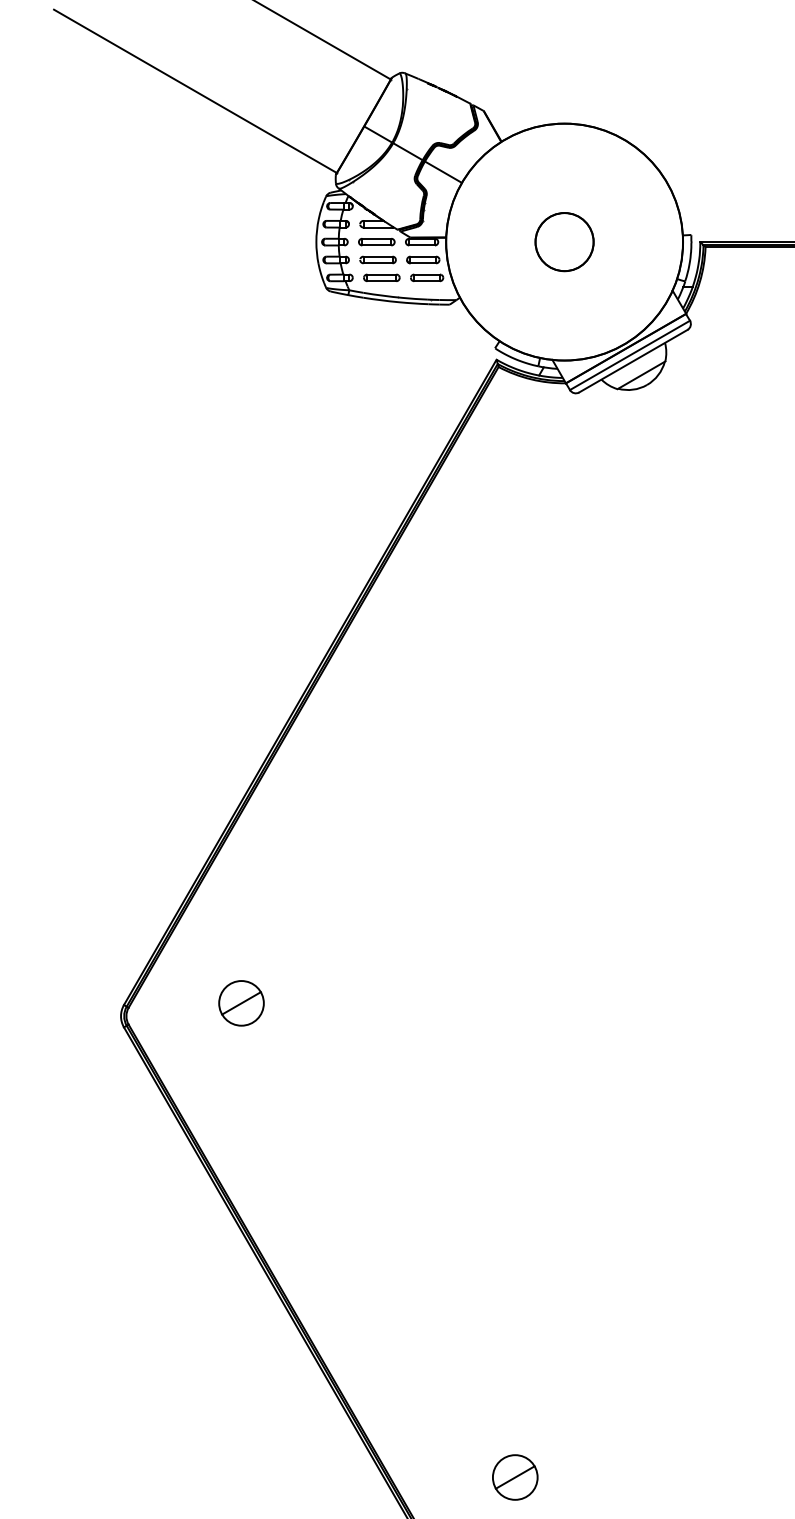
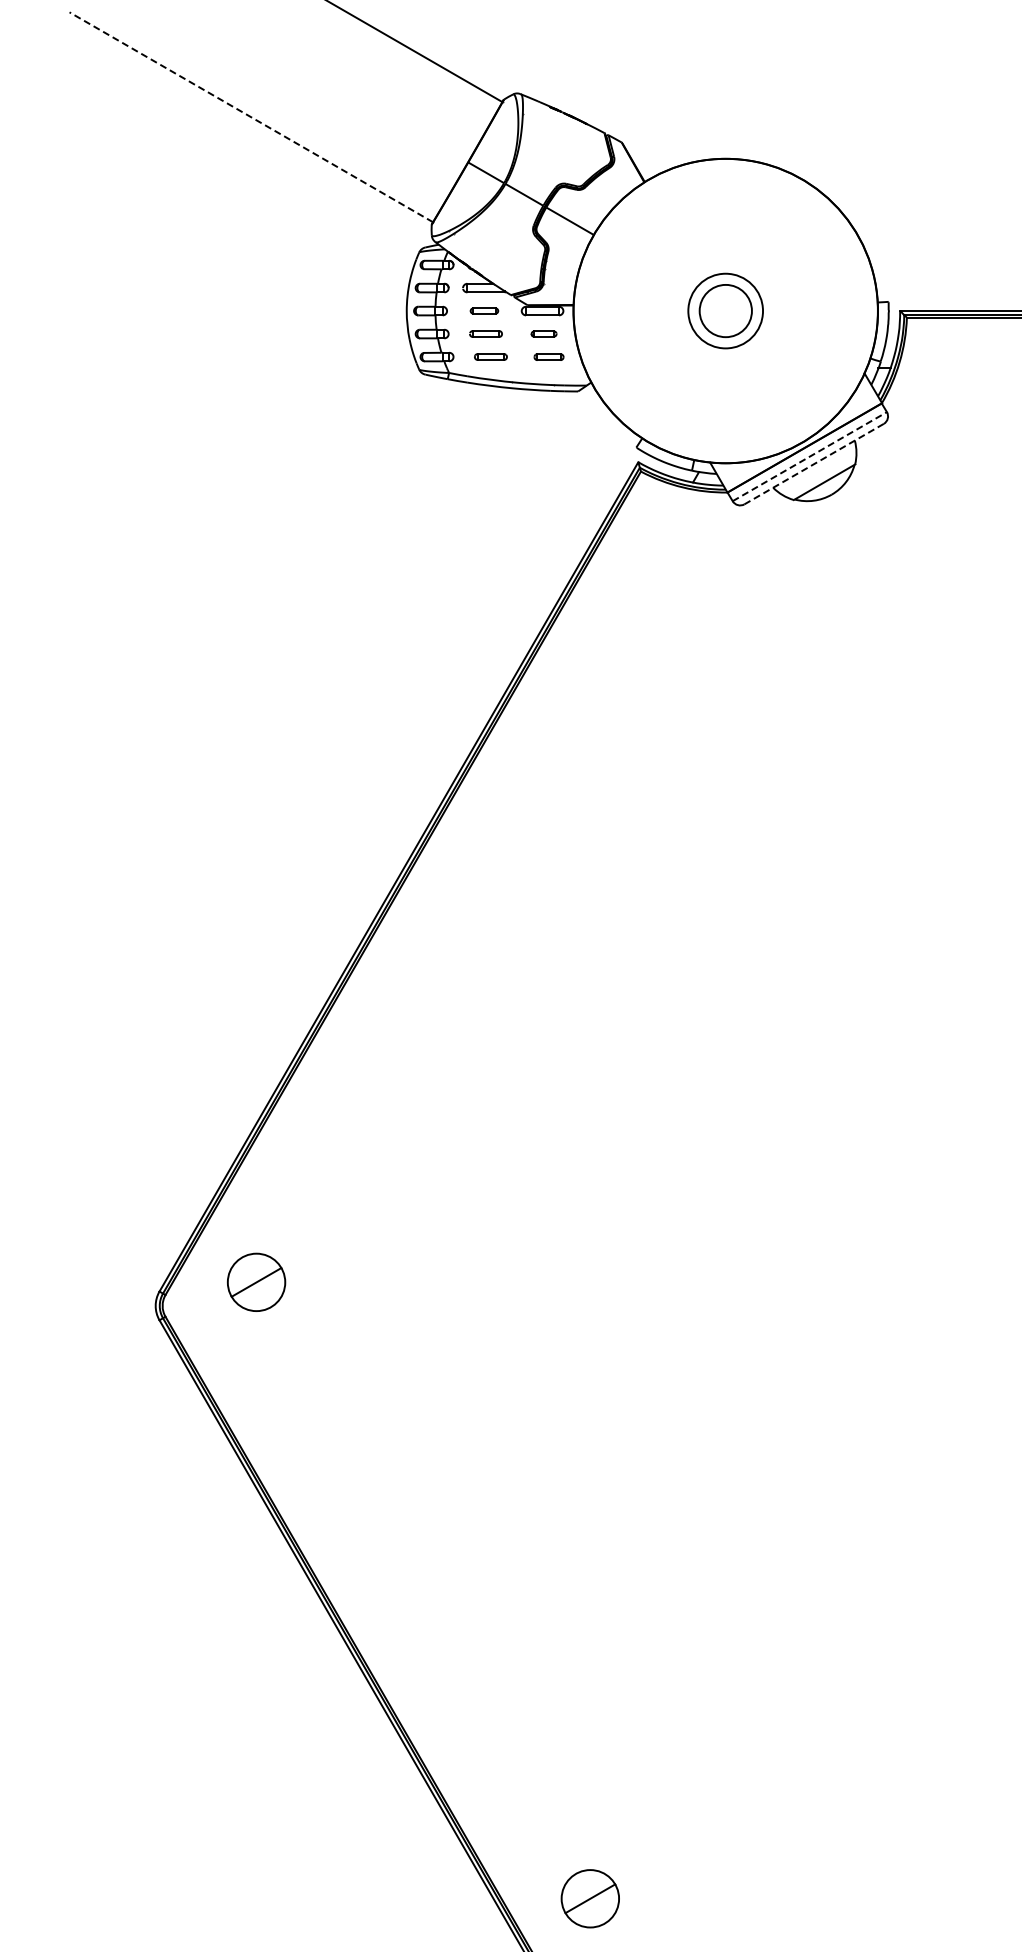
line: (195, 91) -> (251, 117), solid -> dashed
part: (376, 241) -> (484, 310), size x0.6
circle: (564, 241) -> (725, 310), size x0.7
part: (377, 259) -> (485, 333), size x0.7
part: (422, 259) -> (543, 333), size x0.6
part: (381, 277) -> (490, 356), size x0.7
part: (426, 278) -> (548, 357), size x0.7
line: (630, 355) -> (810, 456), solid -> dashed
line: (632, 361) -> (813, 464), solid -> dashed
part: (241, 1002) -> (256, 1281), moved
part: (514, 1477) -> (589, 1898), moved

